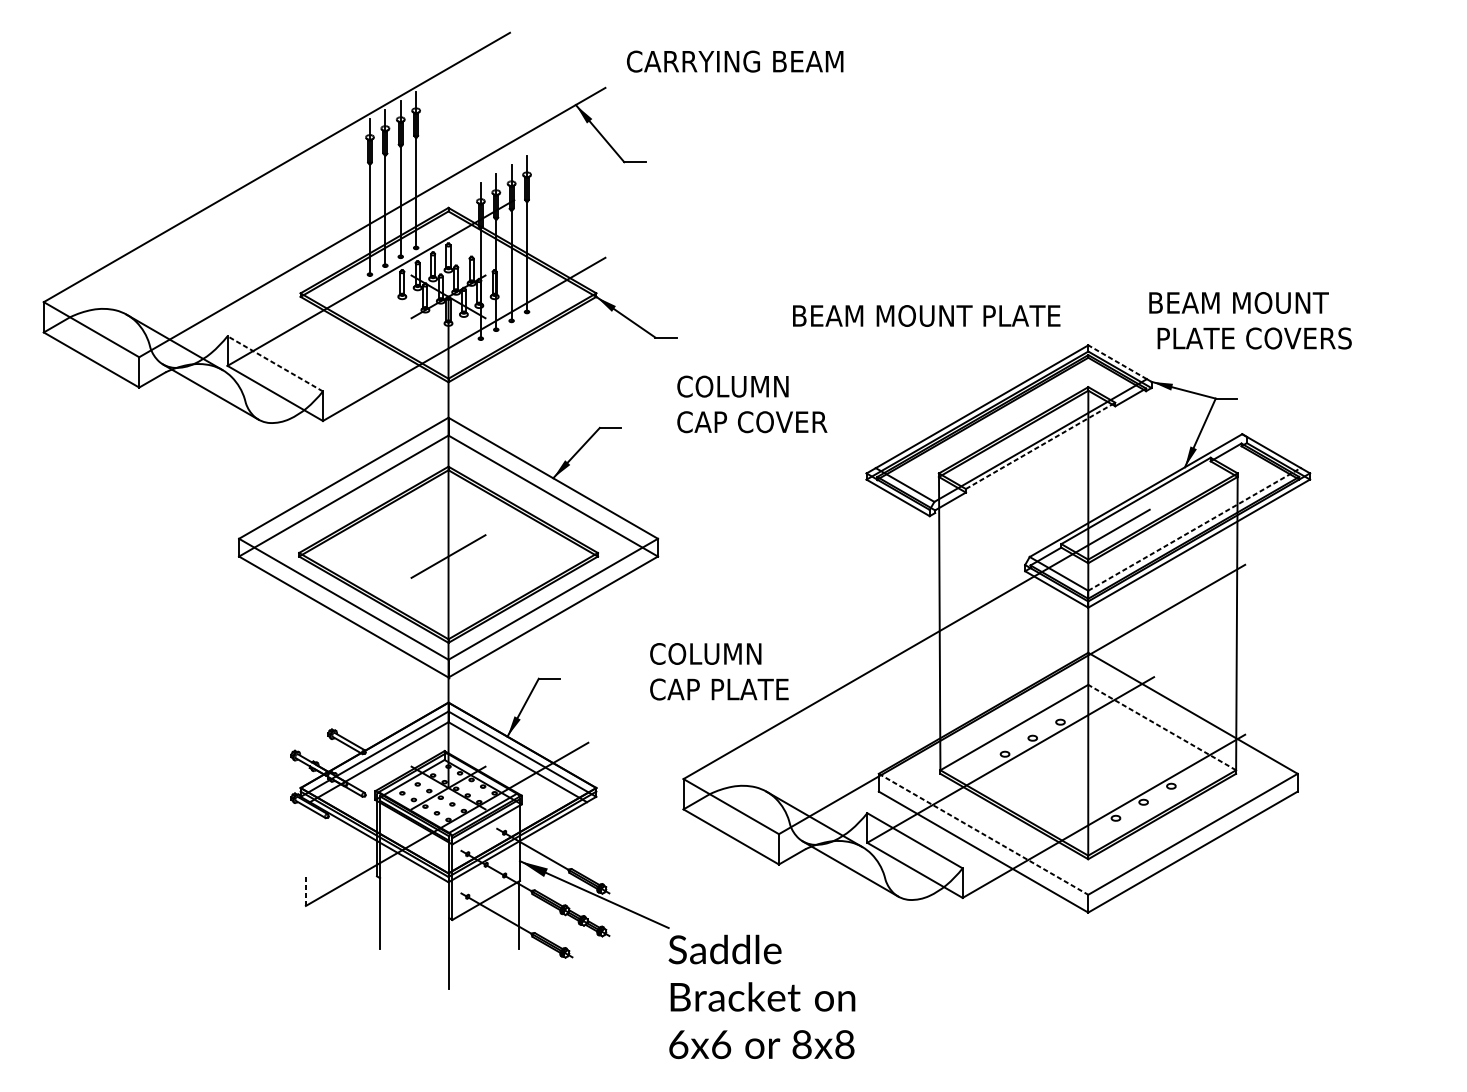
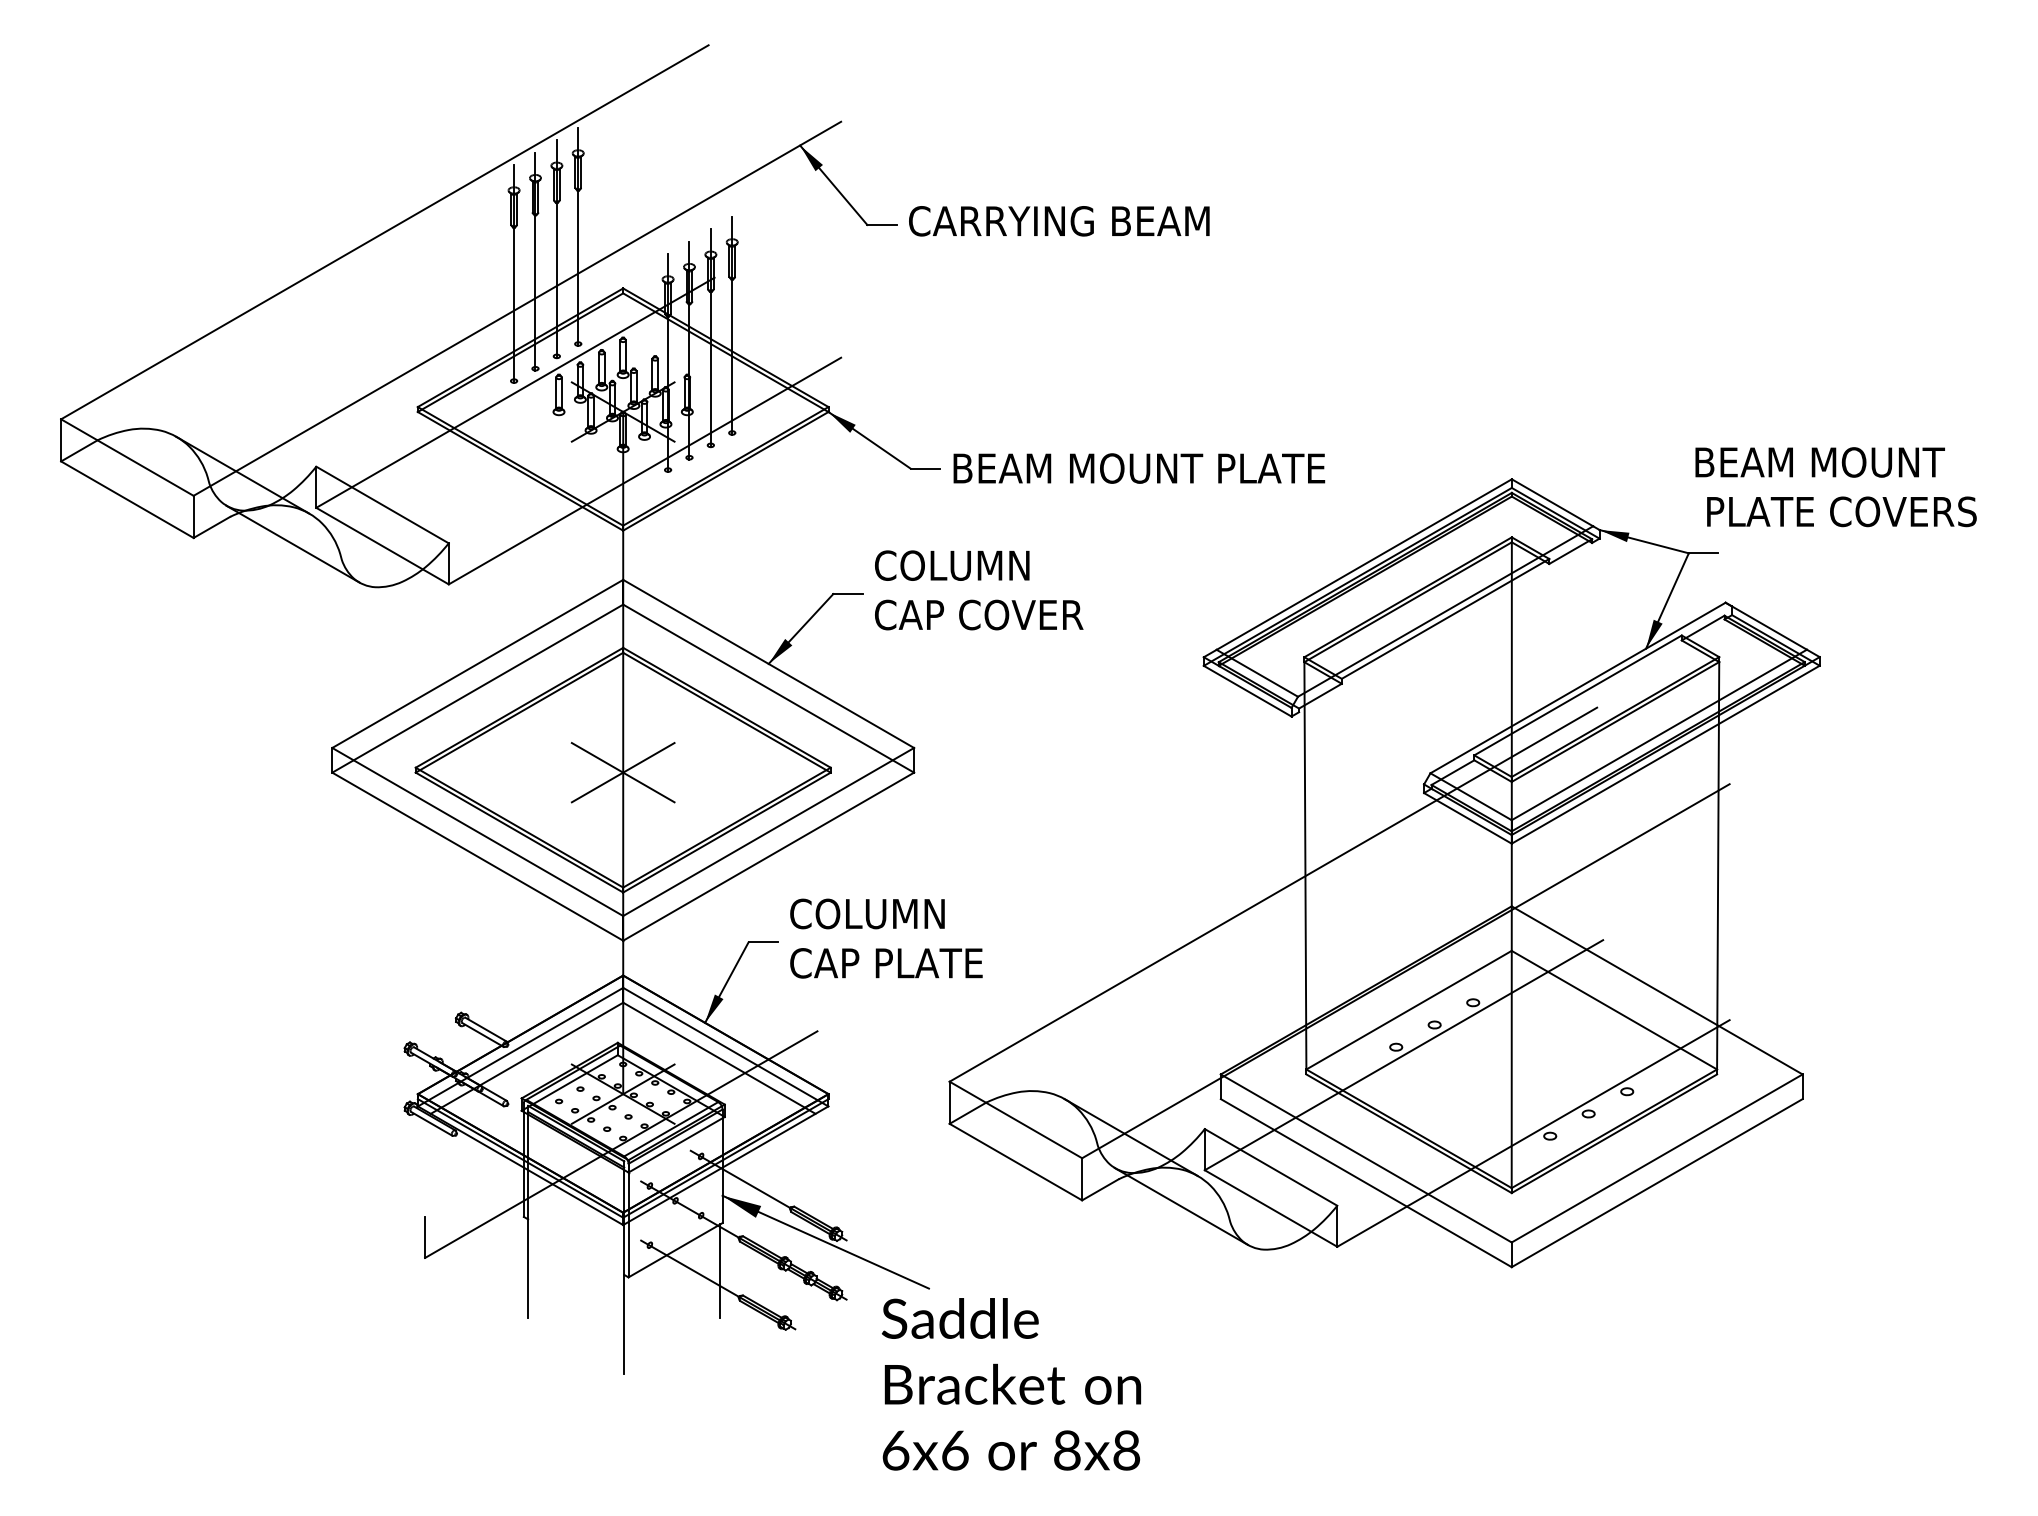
text: (735, 61) -> (1059, 221), moved
text: (926, 315) -> (1139, 468), moved
text: (1250, 321) -> (1835, 487), moved
line: (1117, 362) -> (1552, 502), dashed -> solid
line: (275, 364) -> (382, 505), dashed -> solid
text: (752, 404) -> (979, 590), moved
line: (1040, 445) -> (1445, 618), dashed -> solid
line: (1194, 529) -> (1659, 734), dashed -> solid
line: (448, 556) -> (622, 772), added
text: (719, 671) -> (886, 938), moved
line: (1162, 727) -> (1614, 1010), dashed -> solid
line: (983, 834) -> (1366, 1158), dashed -> solid
line: (306, 891) -> (425, 1237), dashed -> solid
text: (761, 997) -> (1011, 1384), moved

